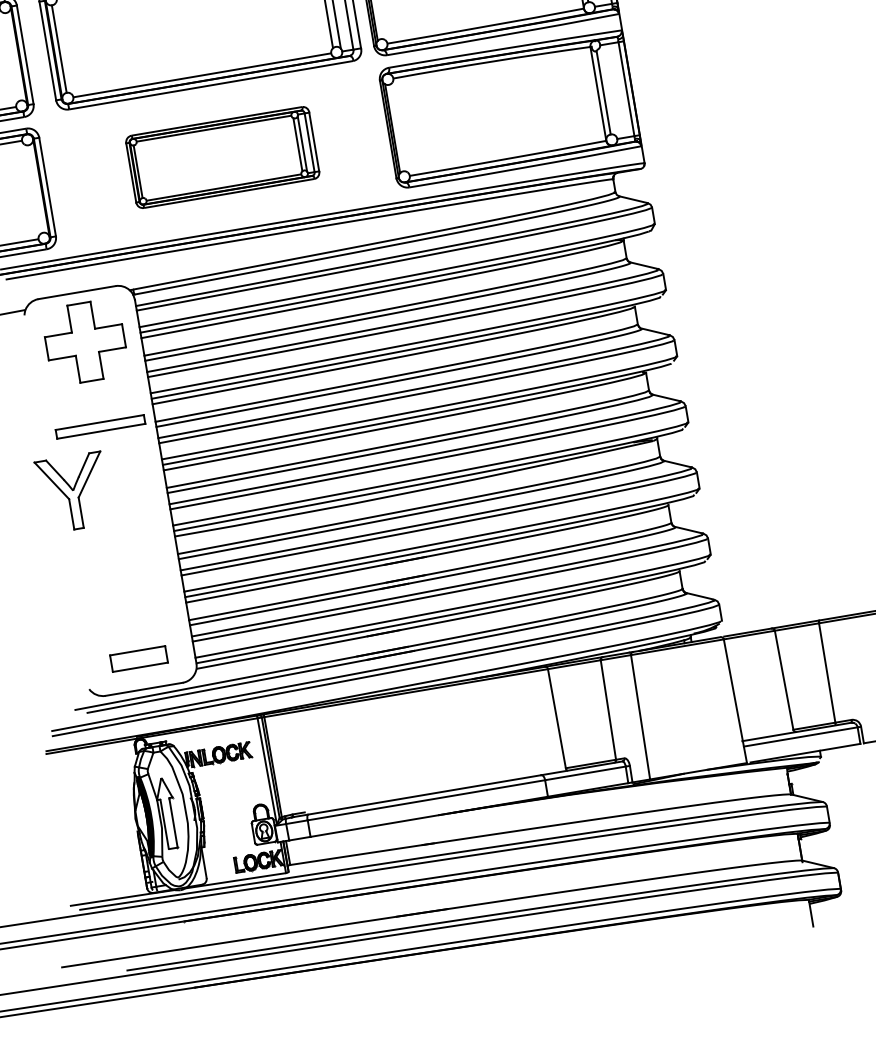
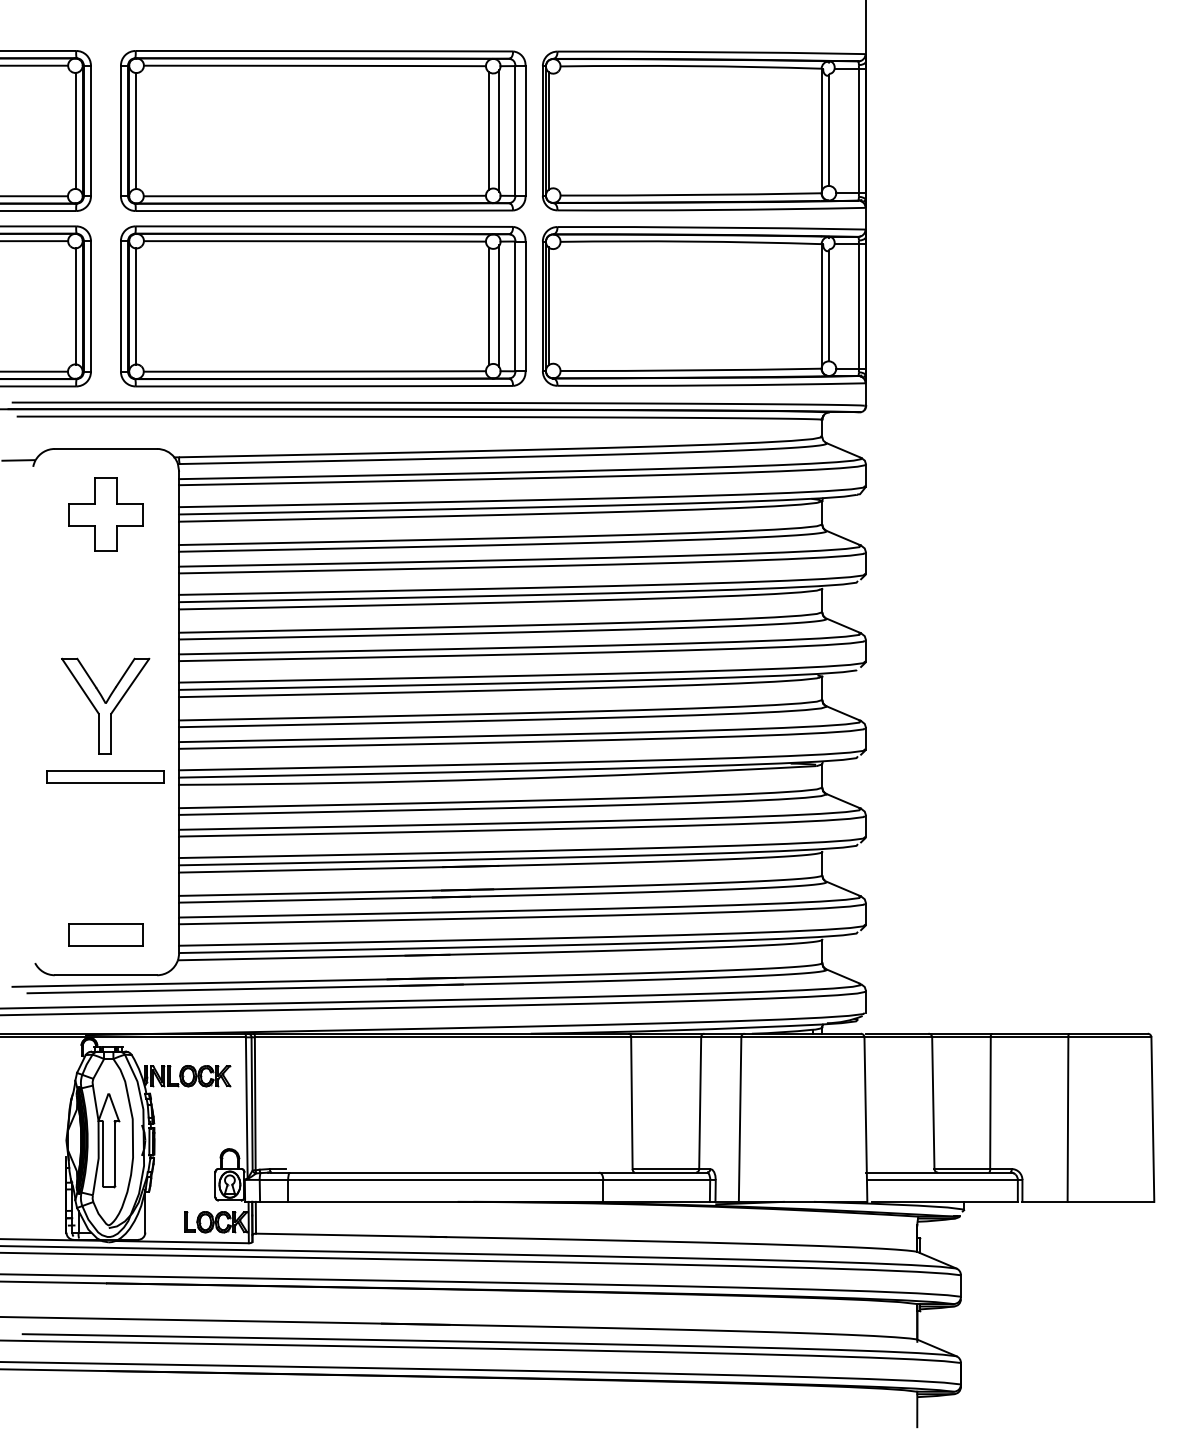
line: (13, 56) -> (75, 130), added
part: (222, 157) -> (323, 306), size x1.67
line: (35, 189) -> (75, 306), added
part: (85, 342) -> (105, 514), size x0.71
part: (100, 426) -> (105, 776), moved
part: (73, 492) -> (105, 705), moved

